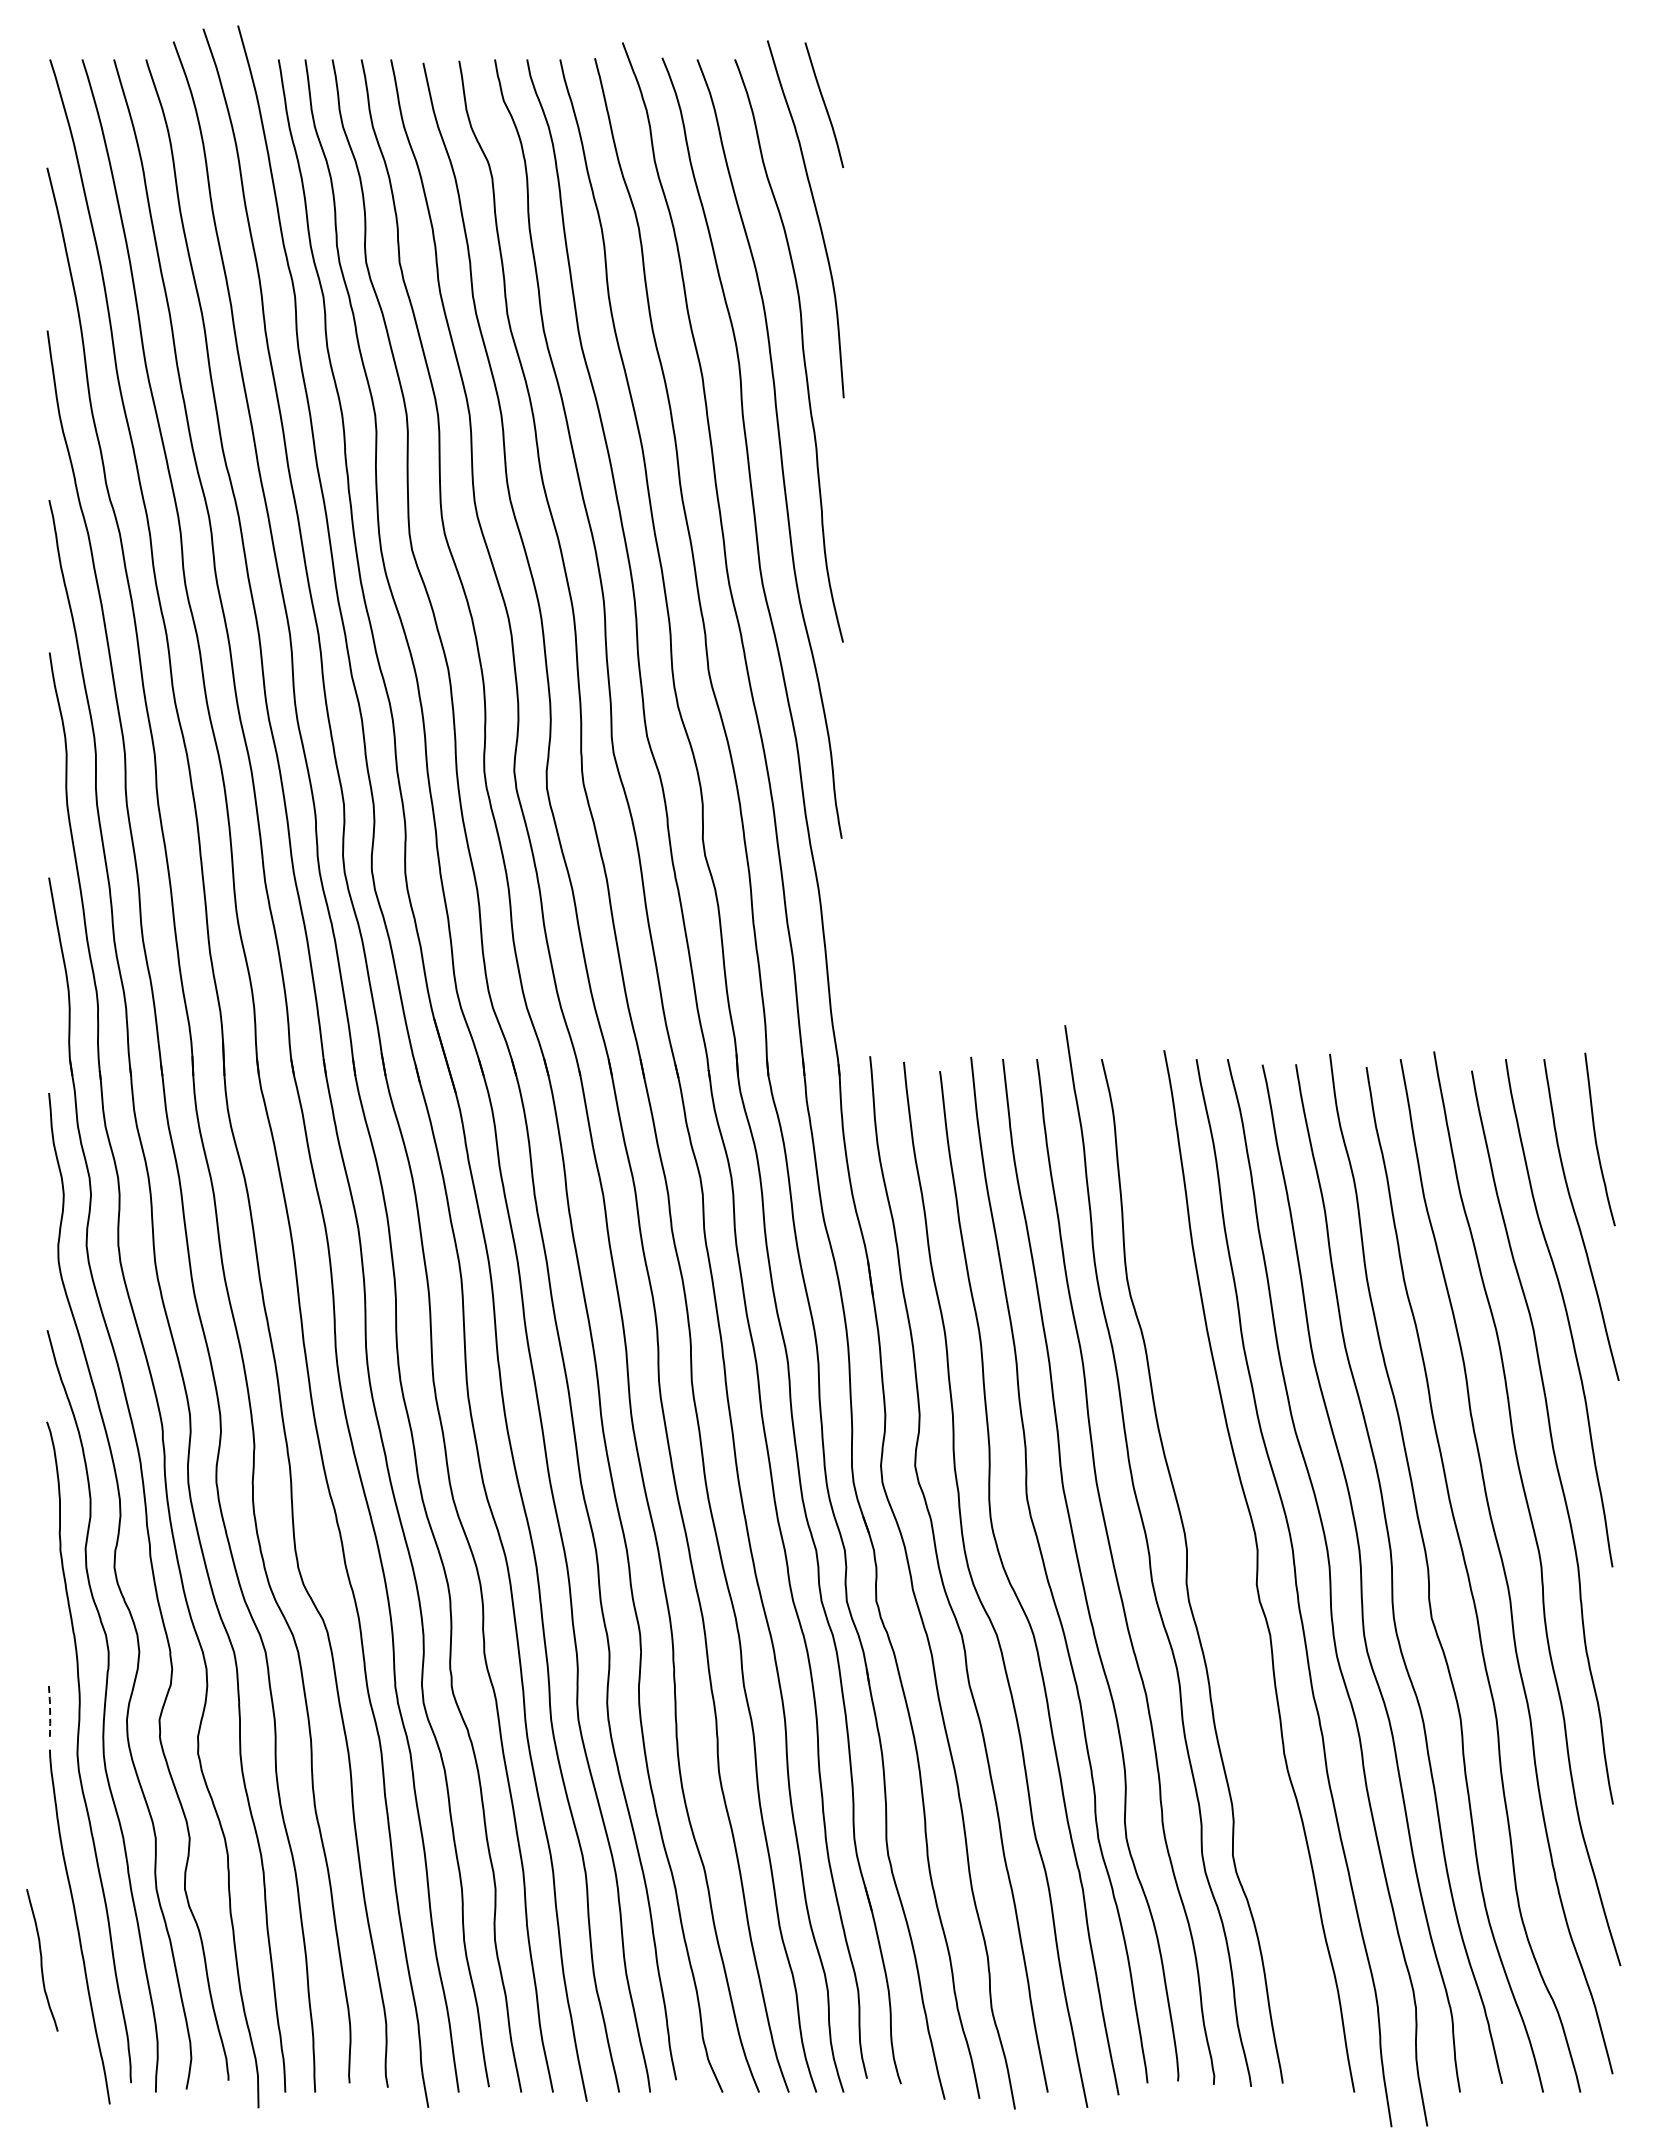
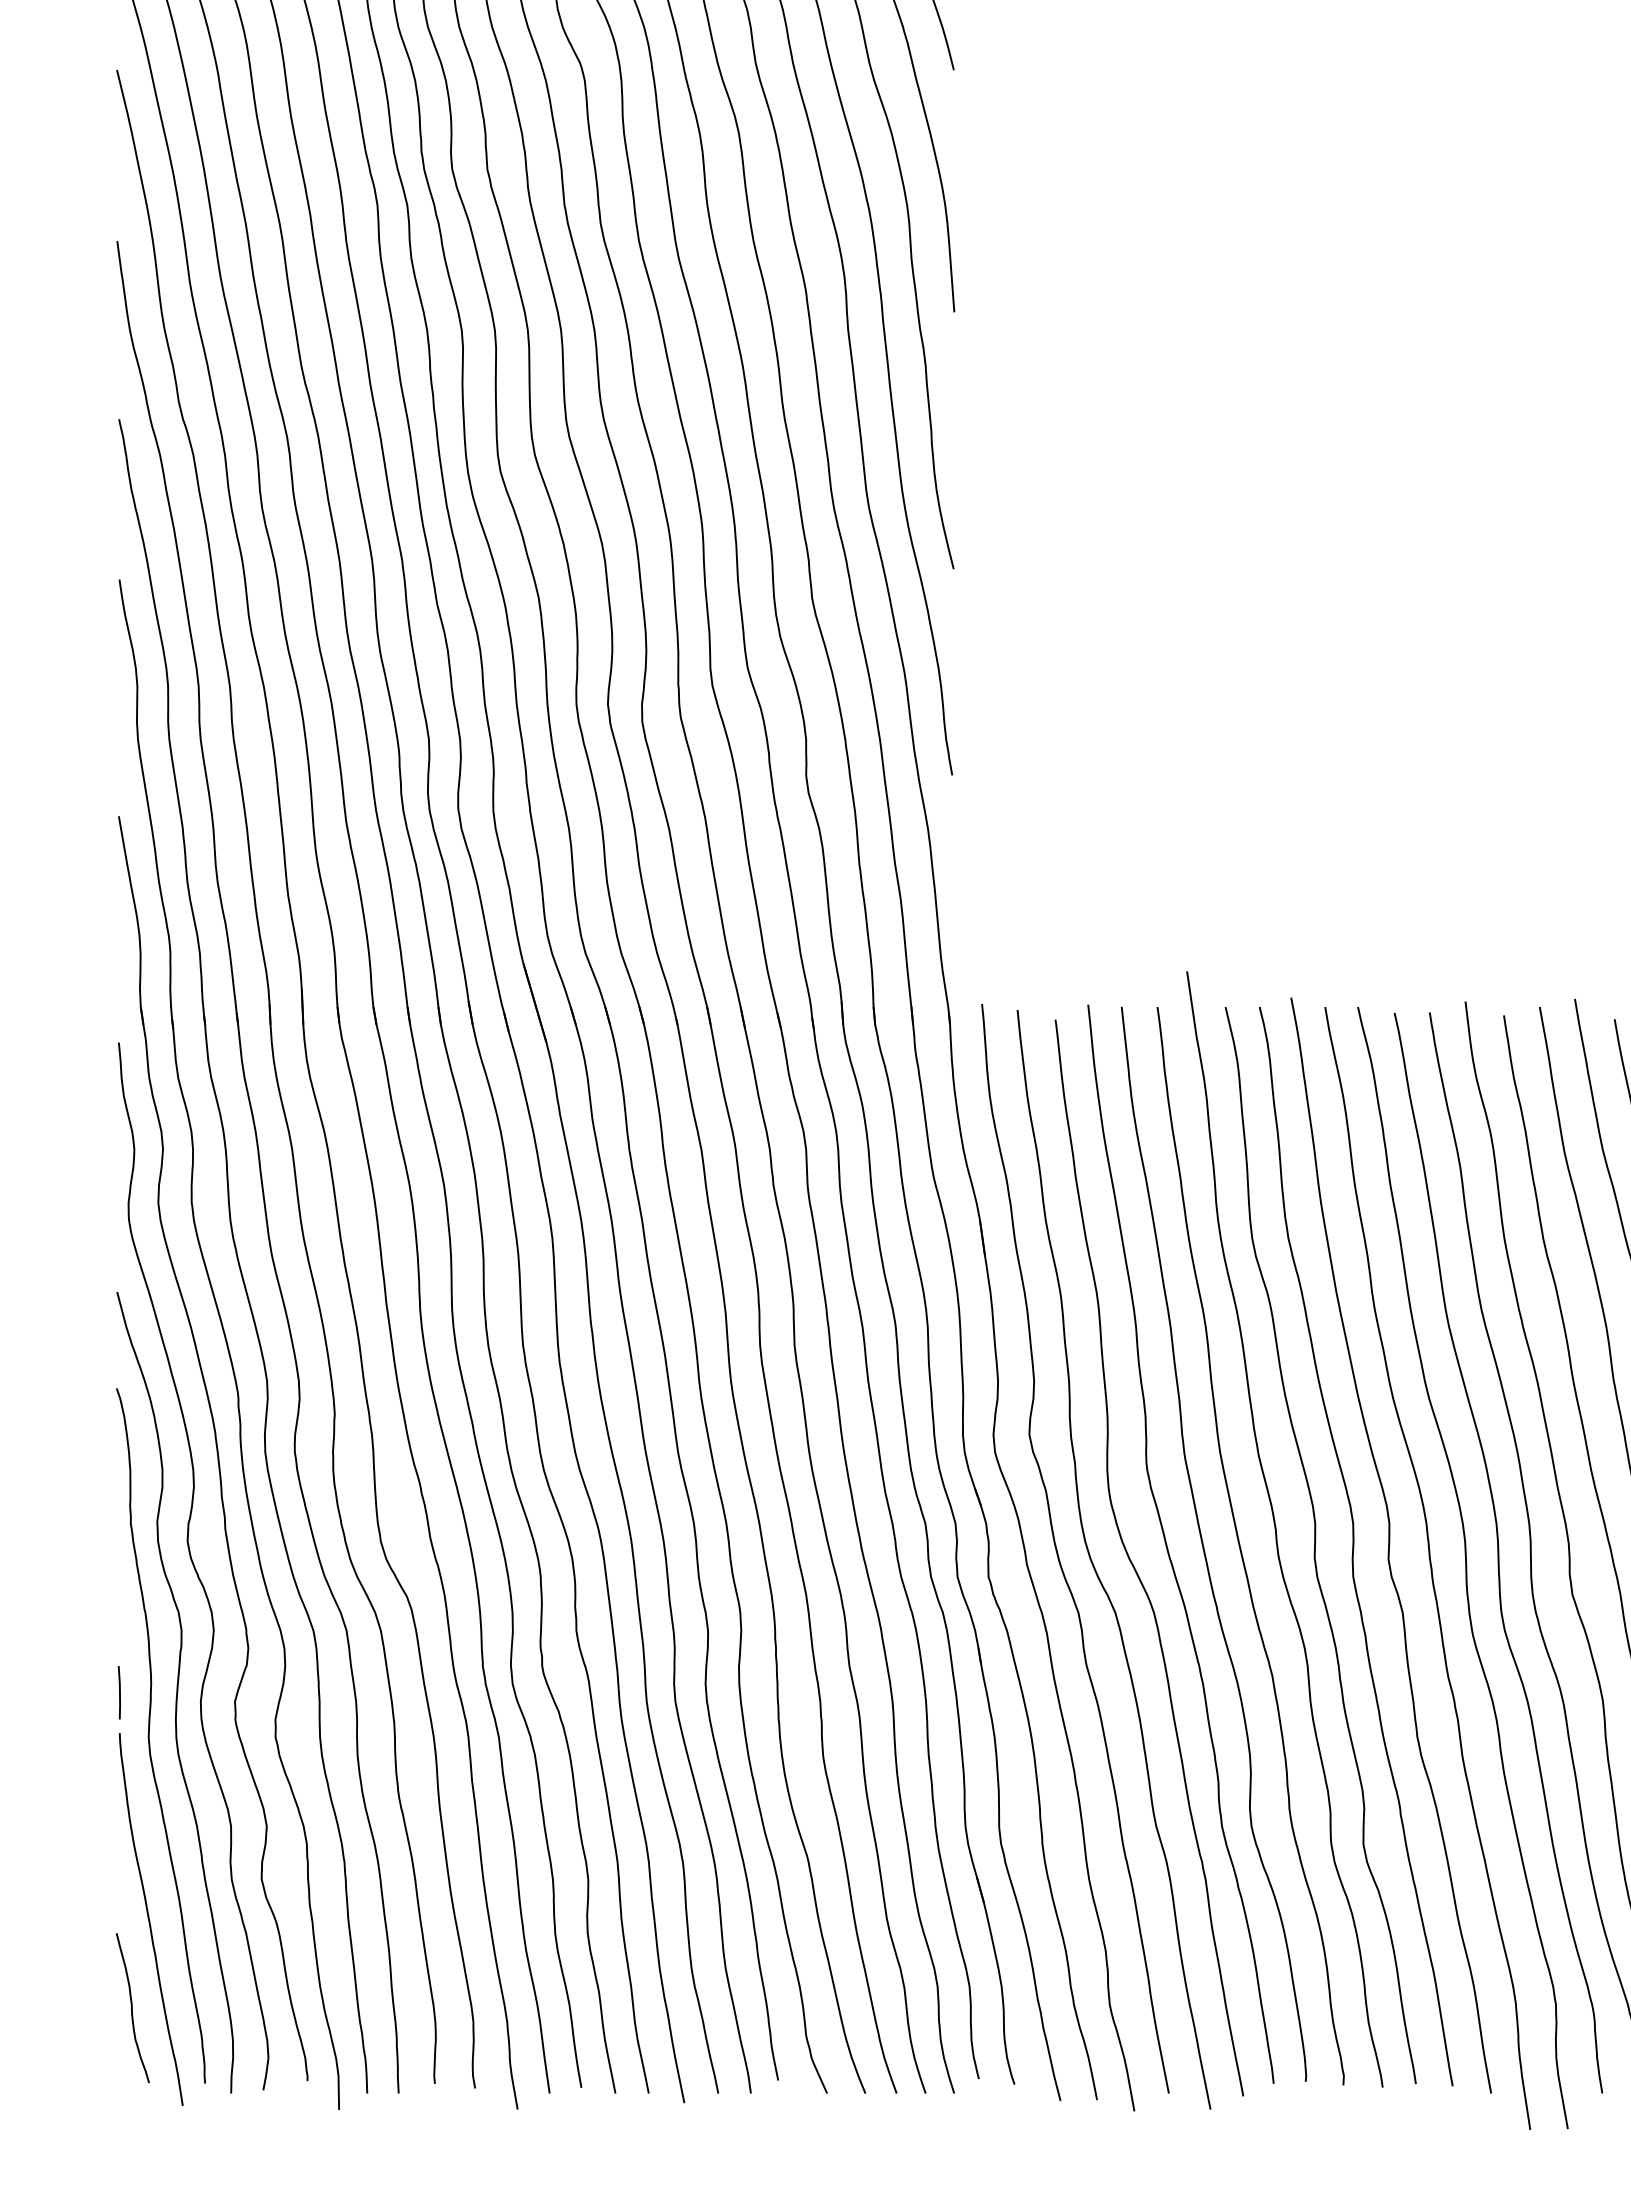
curve: (1224, 1572) -> (1354, 1546), added
line: (50, 1711) -> (120, 1692), dashed -> solid
curve: (42, 1960) -> (133, 2008), moved

